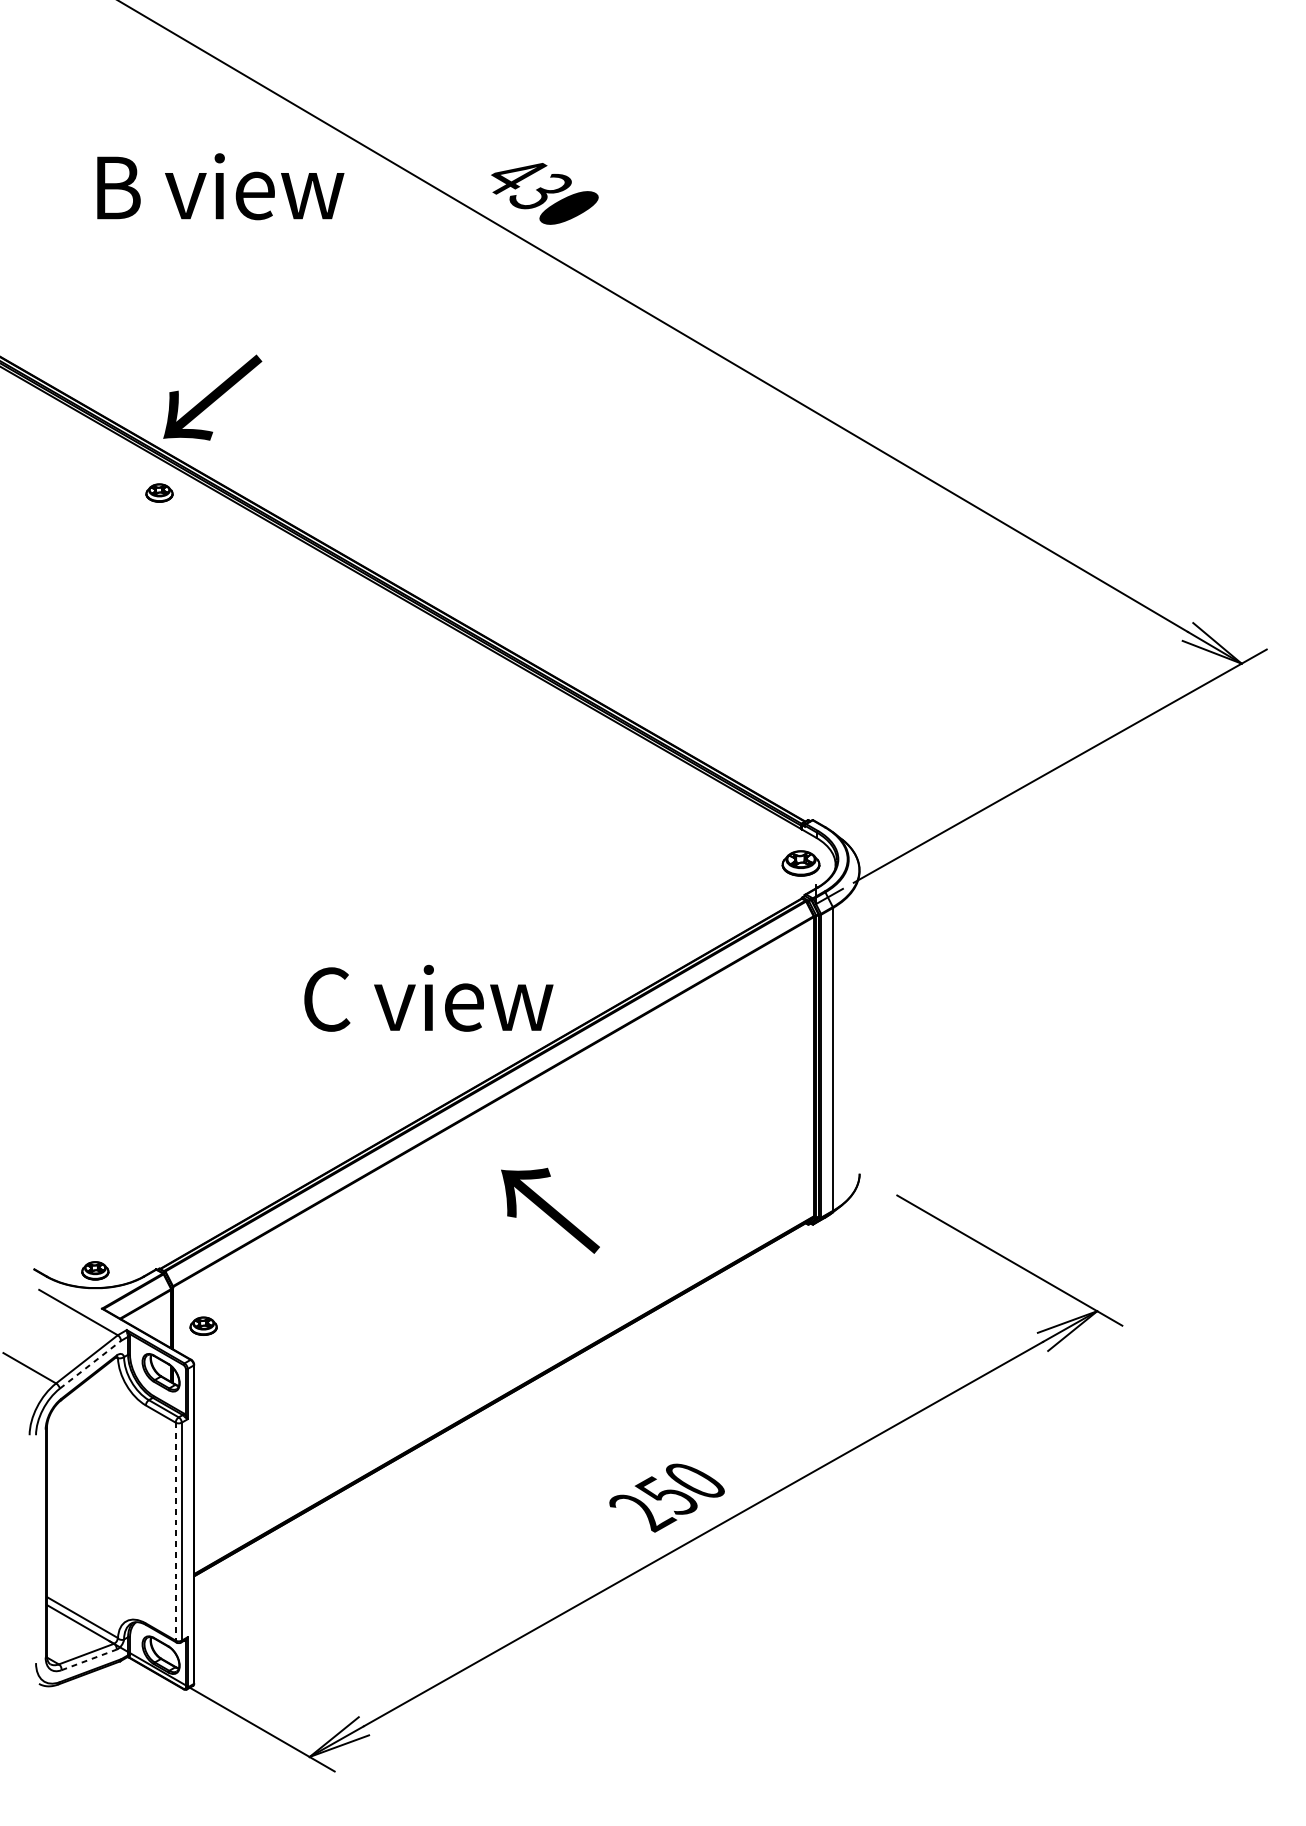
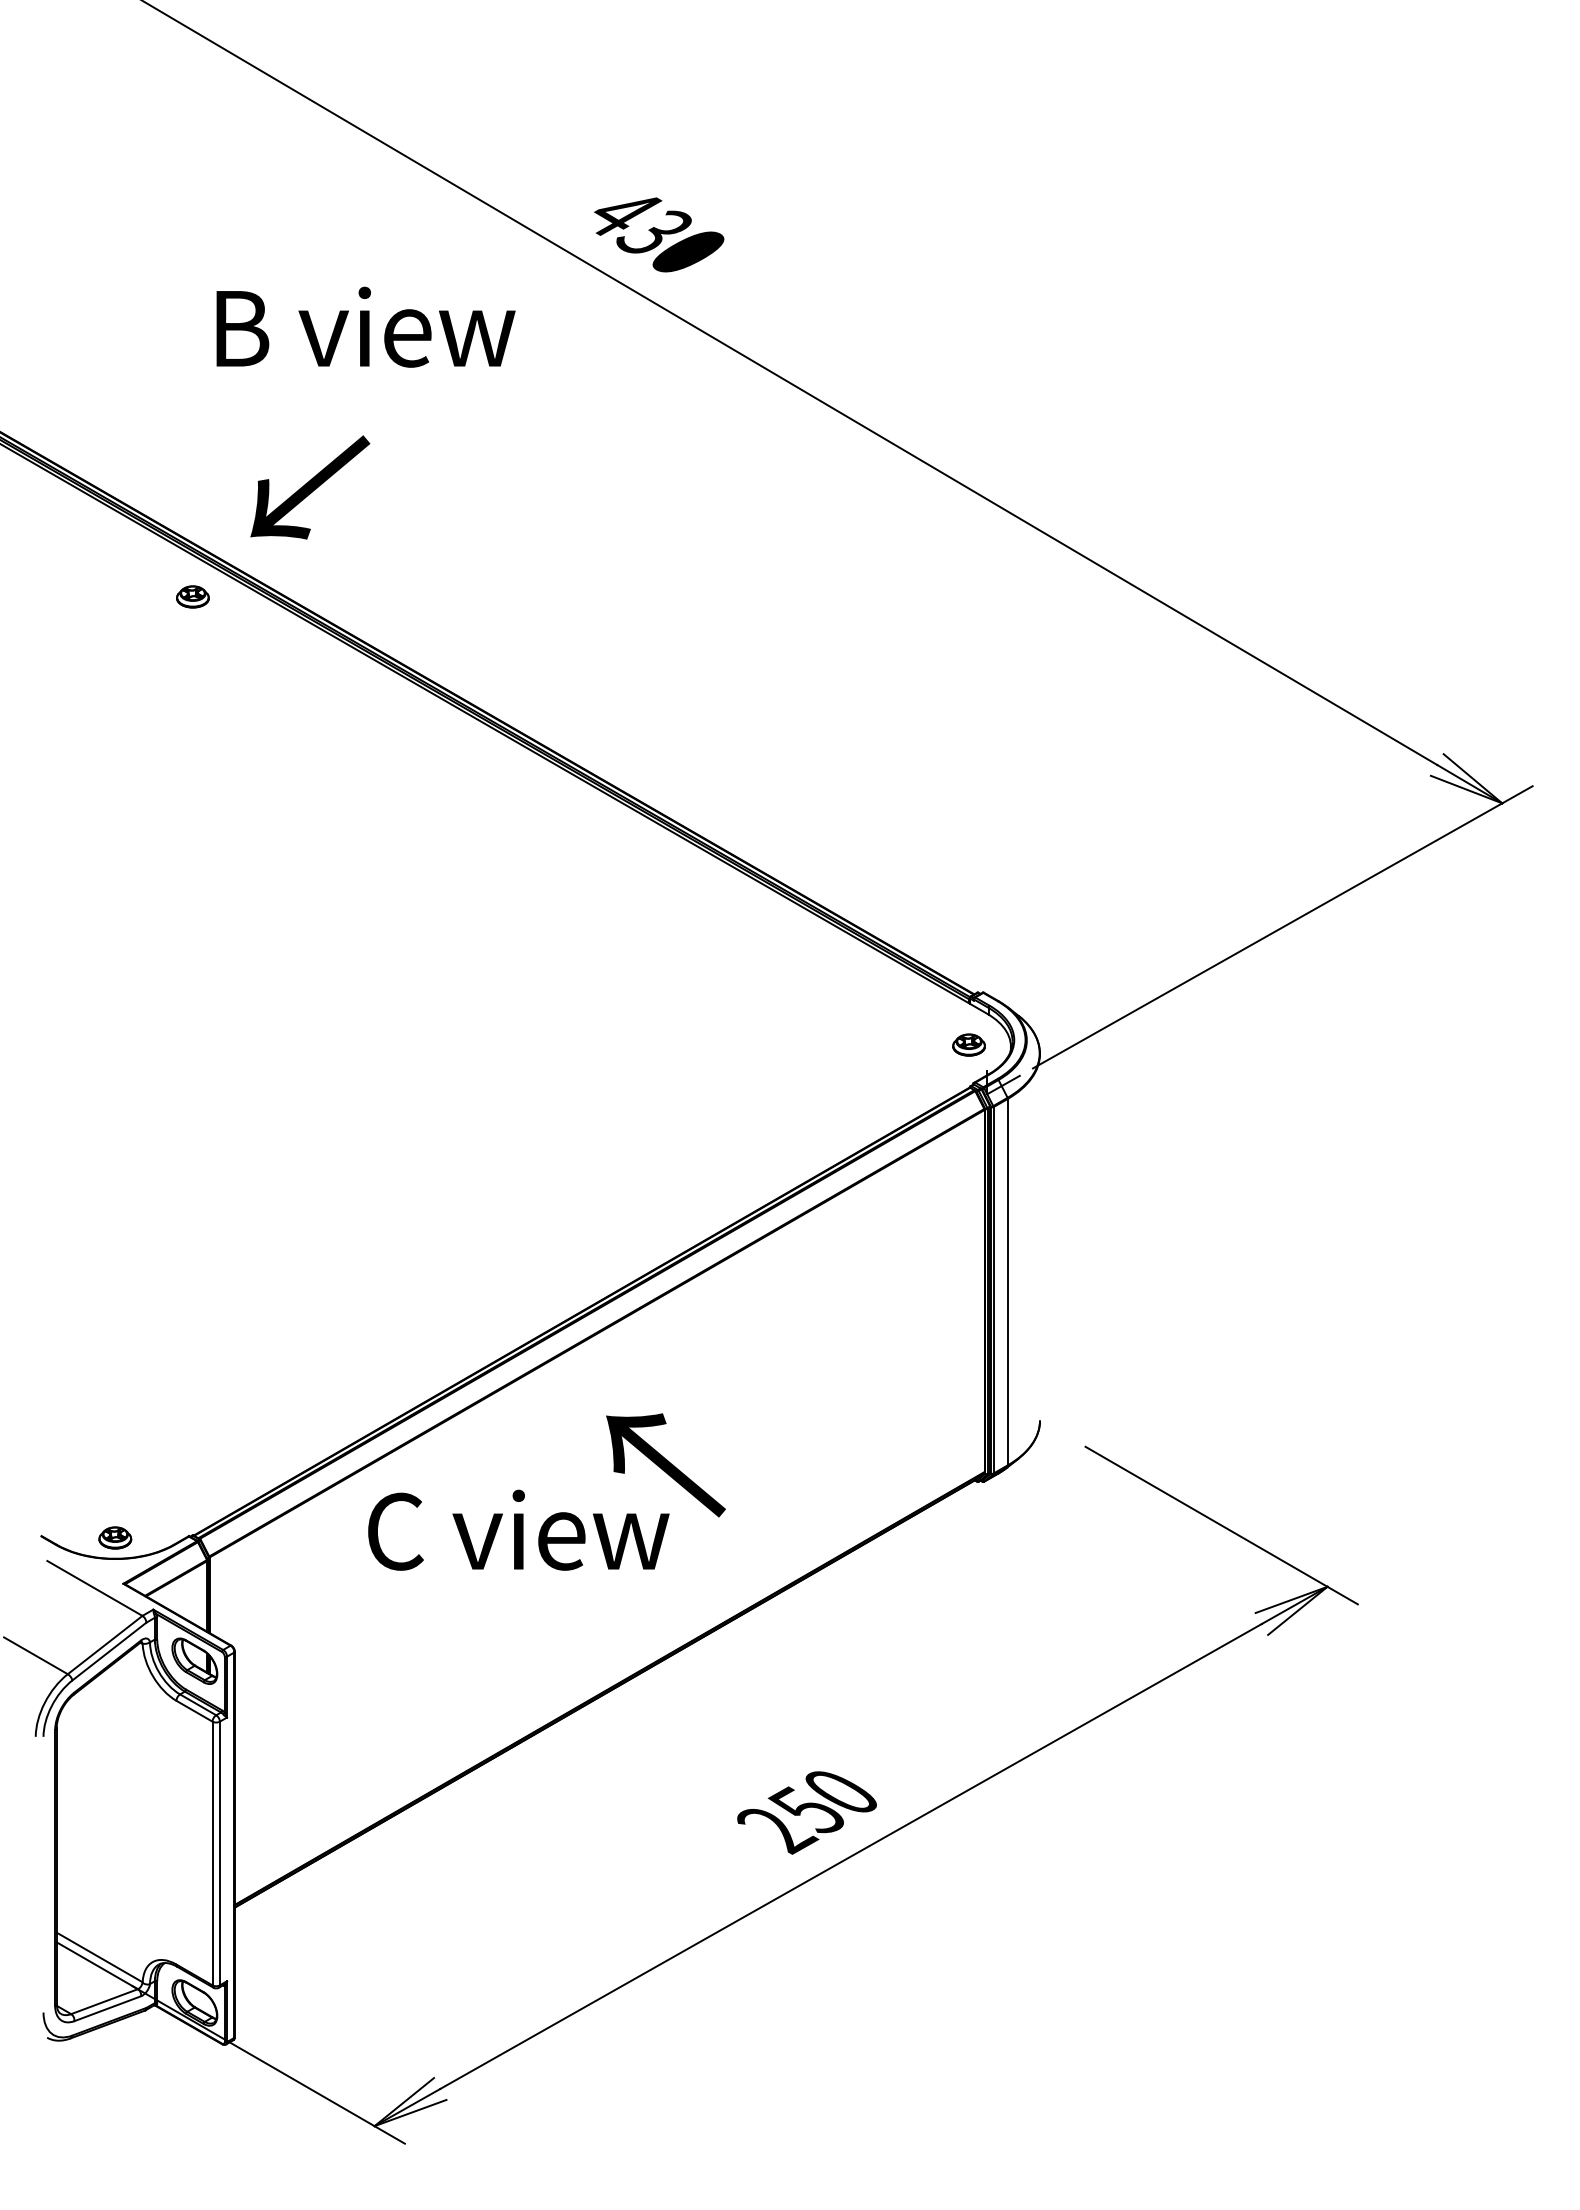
text: (220, 186) -> (365, 326), moved
text: (212, 397) -> (310, 487), moved
part: (800, 862) -> (968, 1044), size x0.71
text: (428, 997) -> (518, 1529), moved
part: (203, 1325) -> (246, 1604), removed
line: (90, 1364) -> (109, 1651), dashed -> solid
line: (175, 1531) -> (212, 1853), dashed -> solid
line: (88, 1659) -> (107, 2008), dashed -> solid

